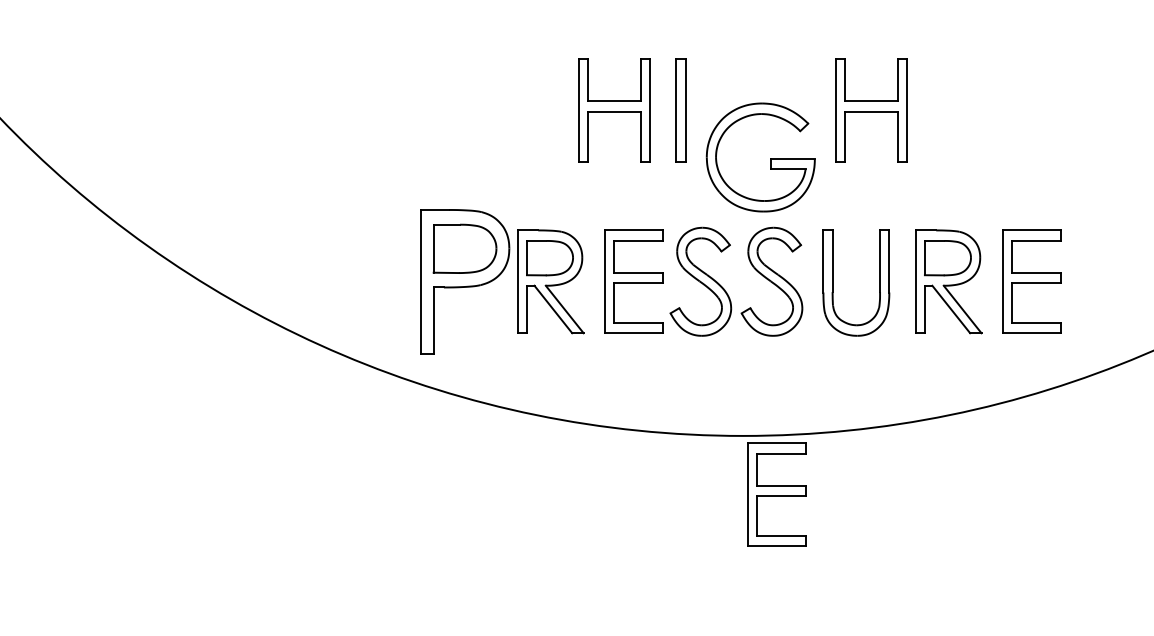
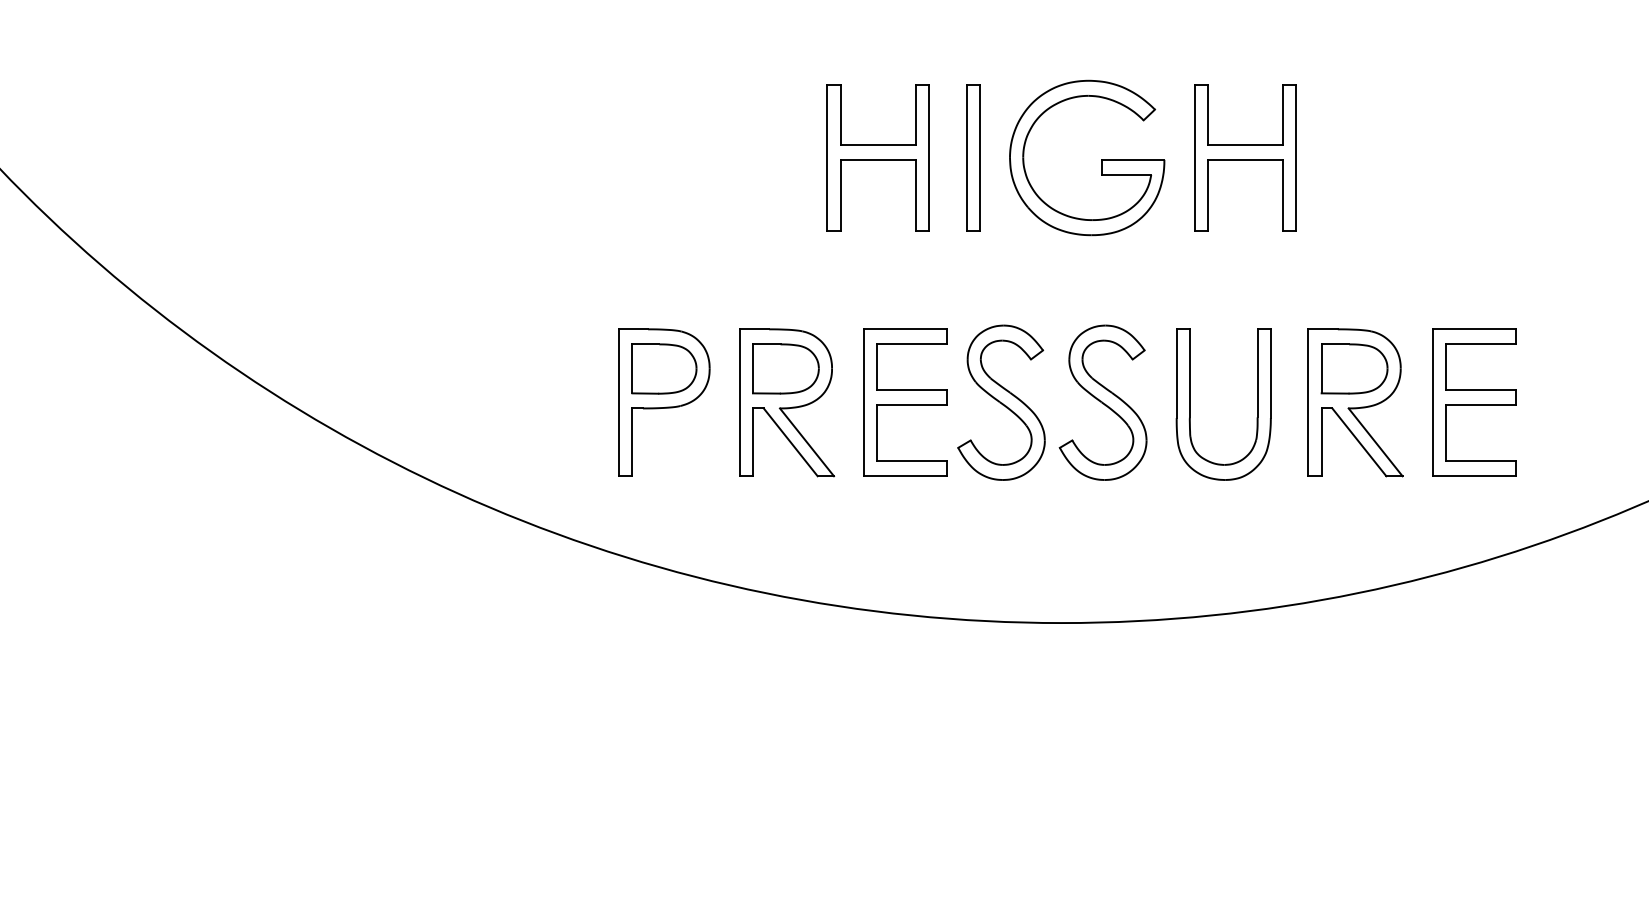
part: (770, 158) -> (1101, 159), moved
part: (464, 281) -> (663, 402), size x0.71
part: (776, 494) -> (1109, 706), removed

